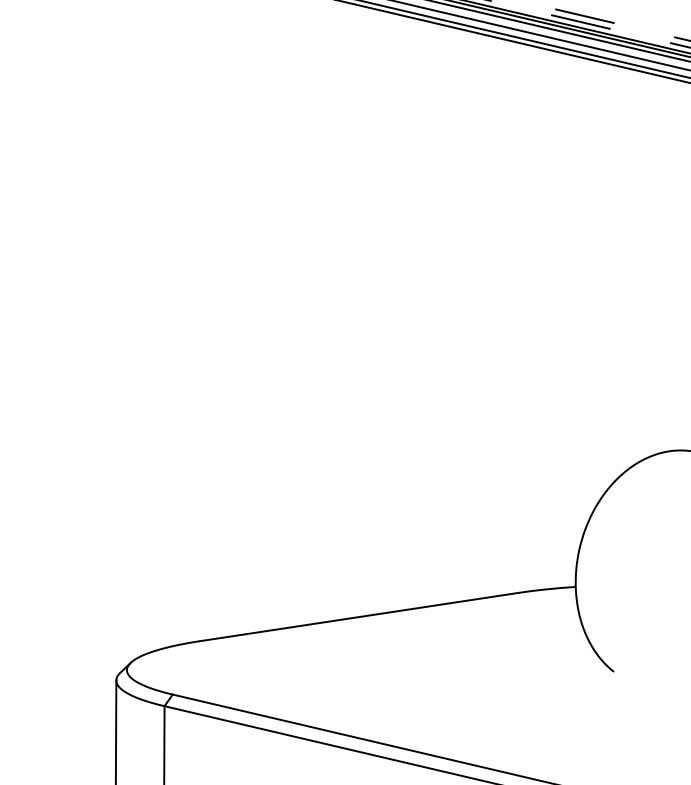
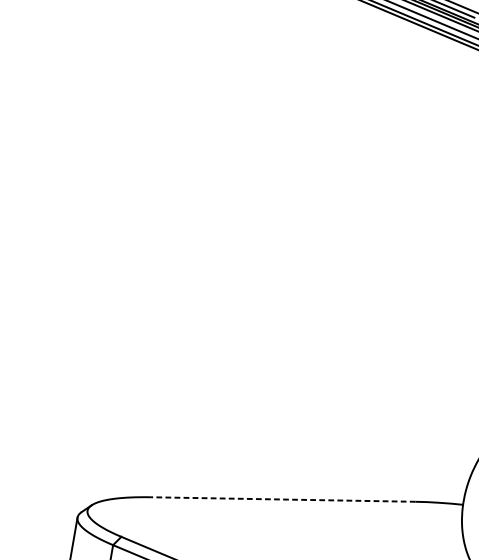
line: (359, 617) -> (283, 499), solid -> dashed

